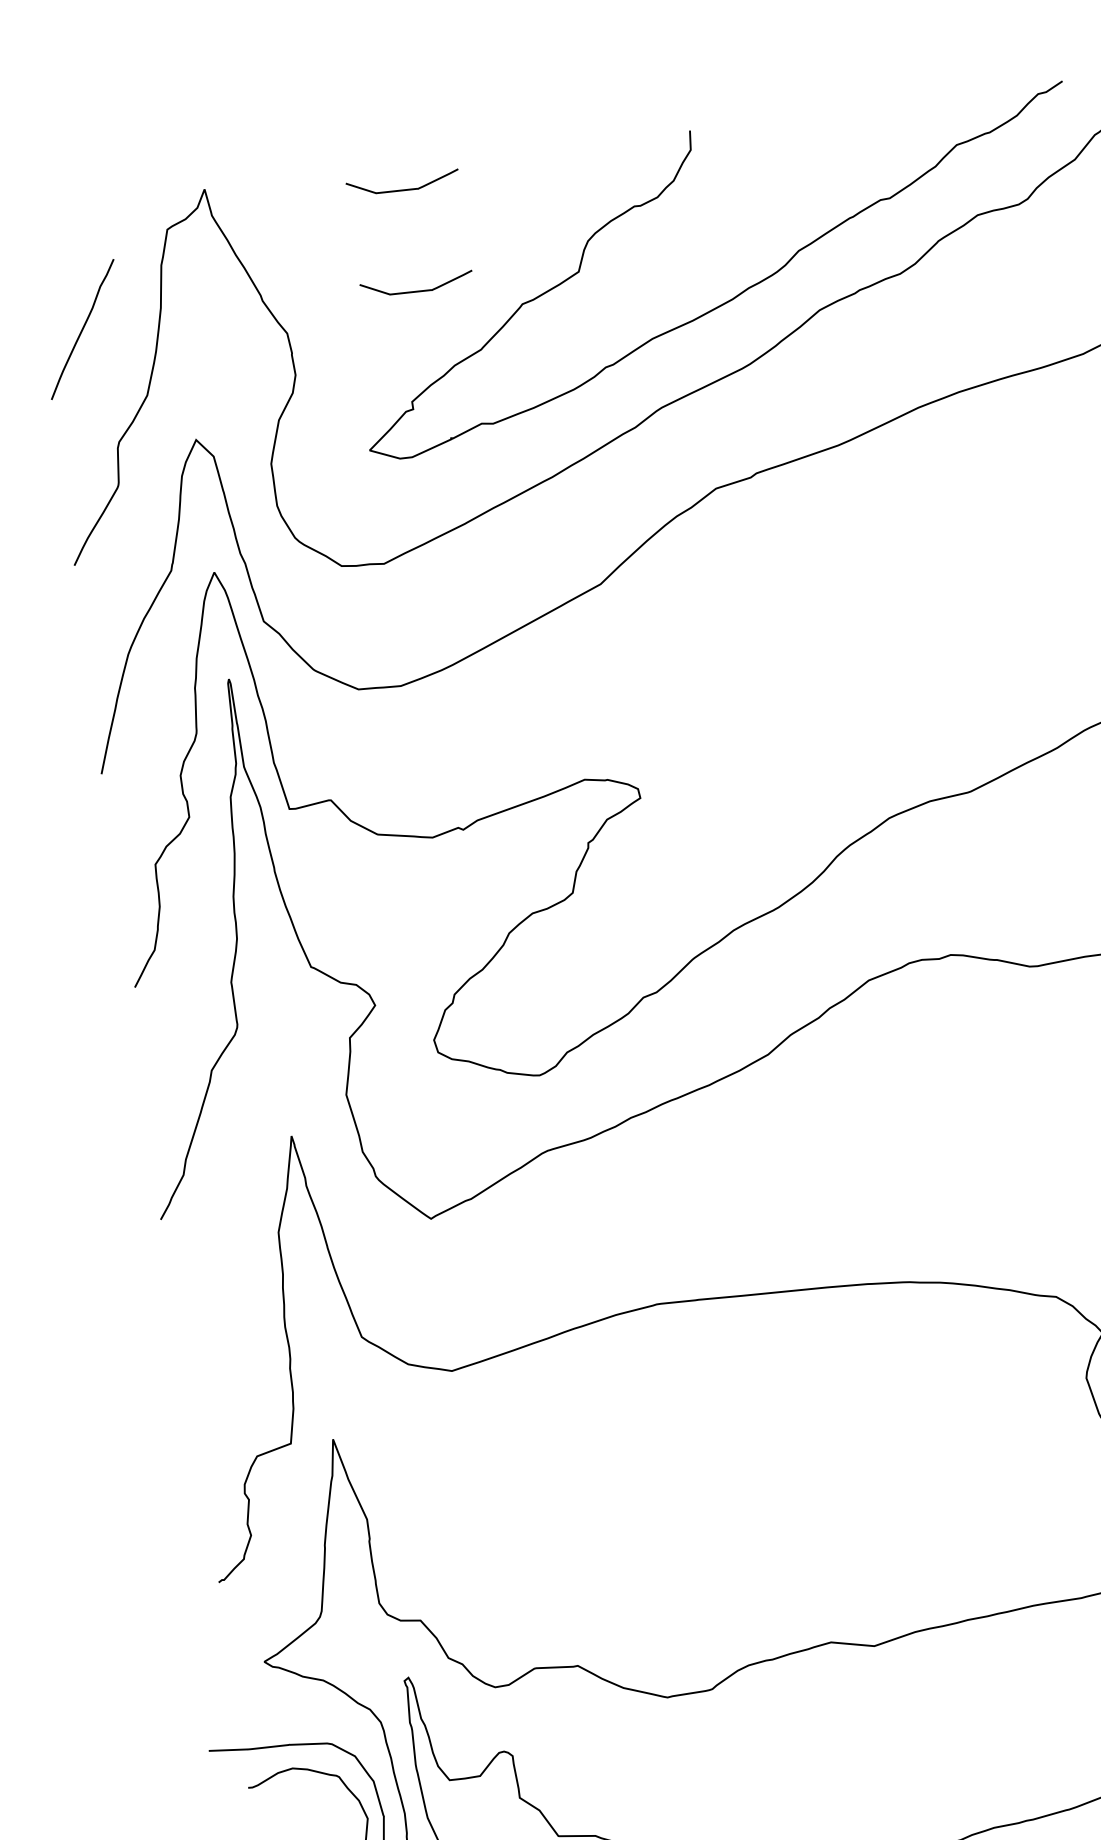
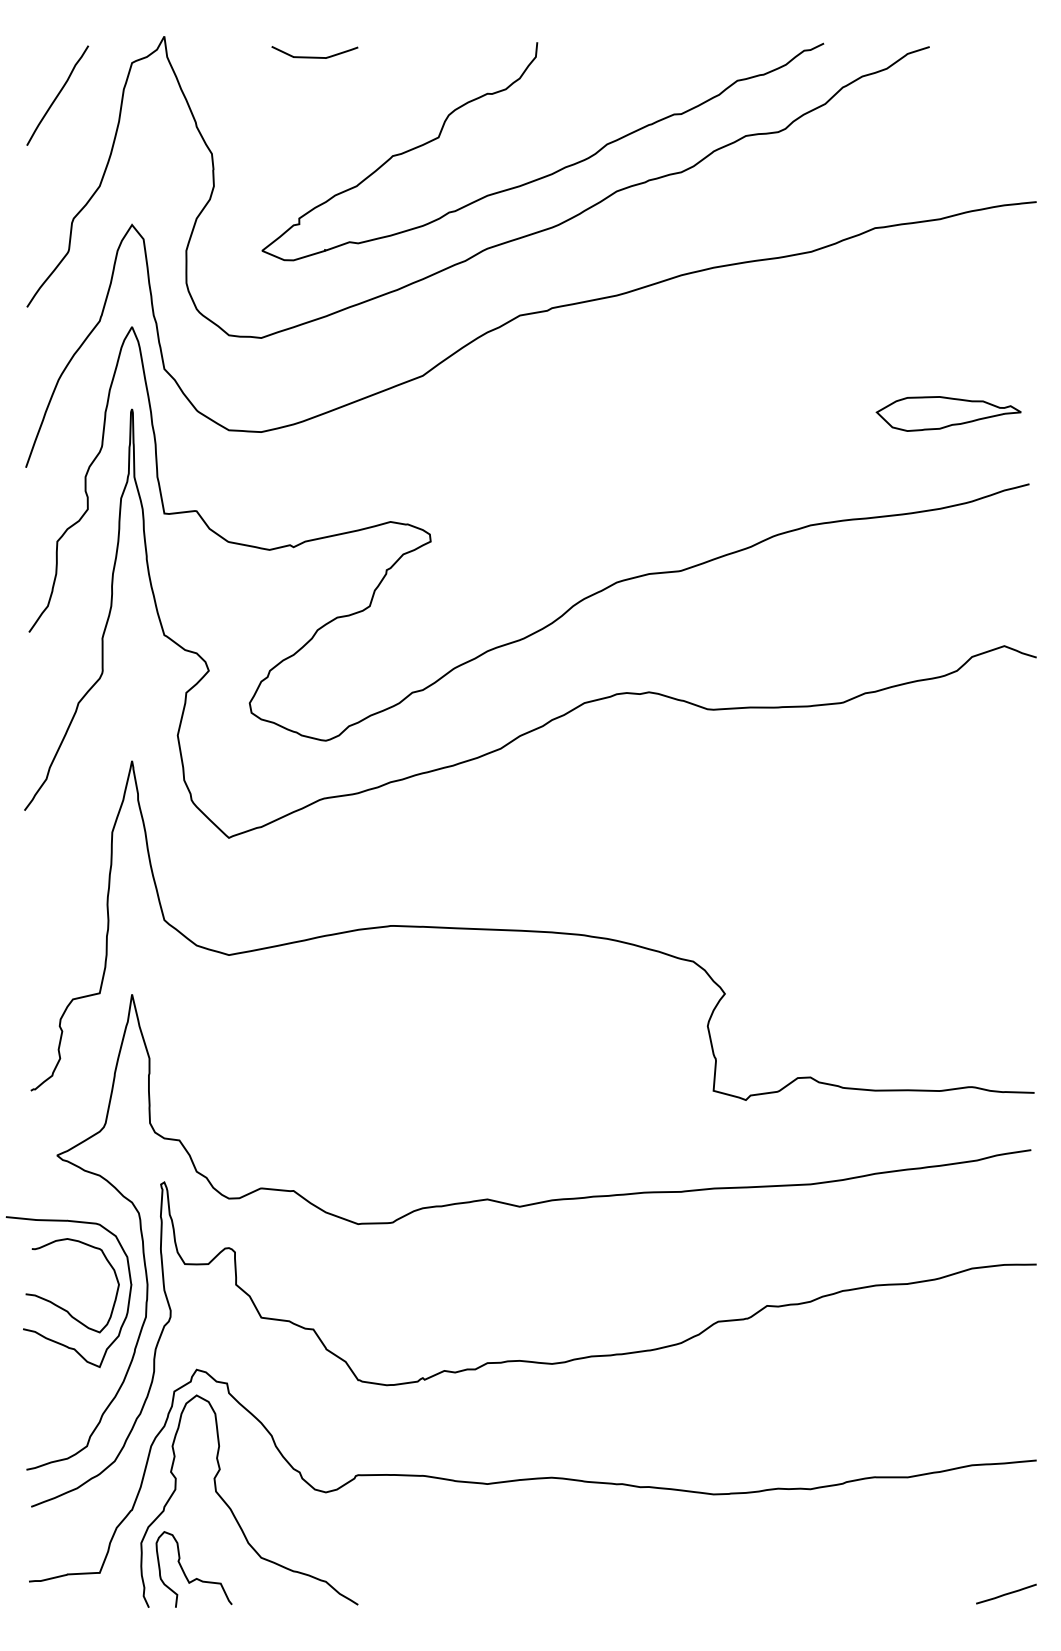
curve: (416, 290) -> (314, 134), removed
curve: (82, 329) -> (57, 95), moved

